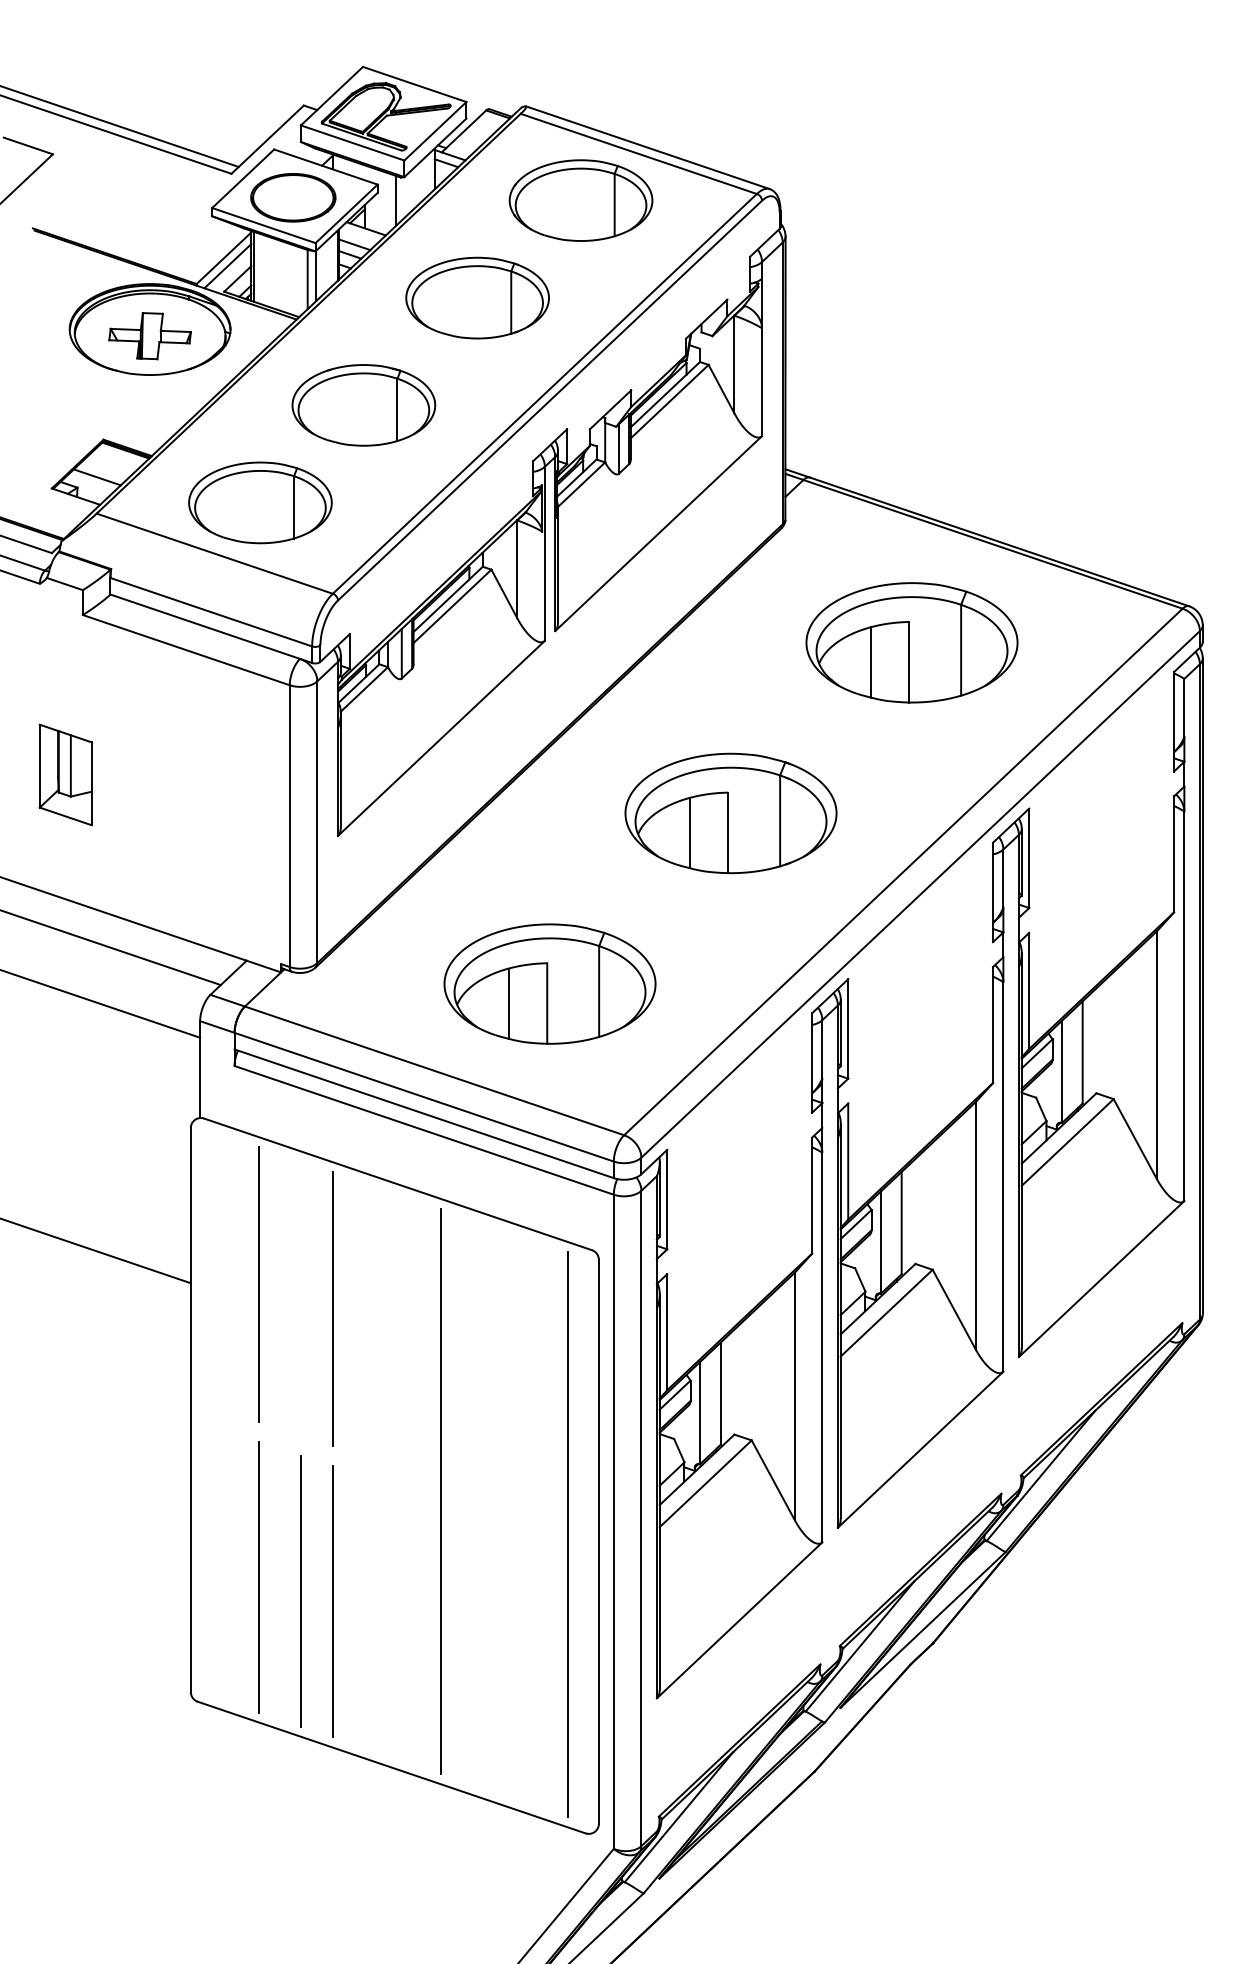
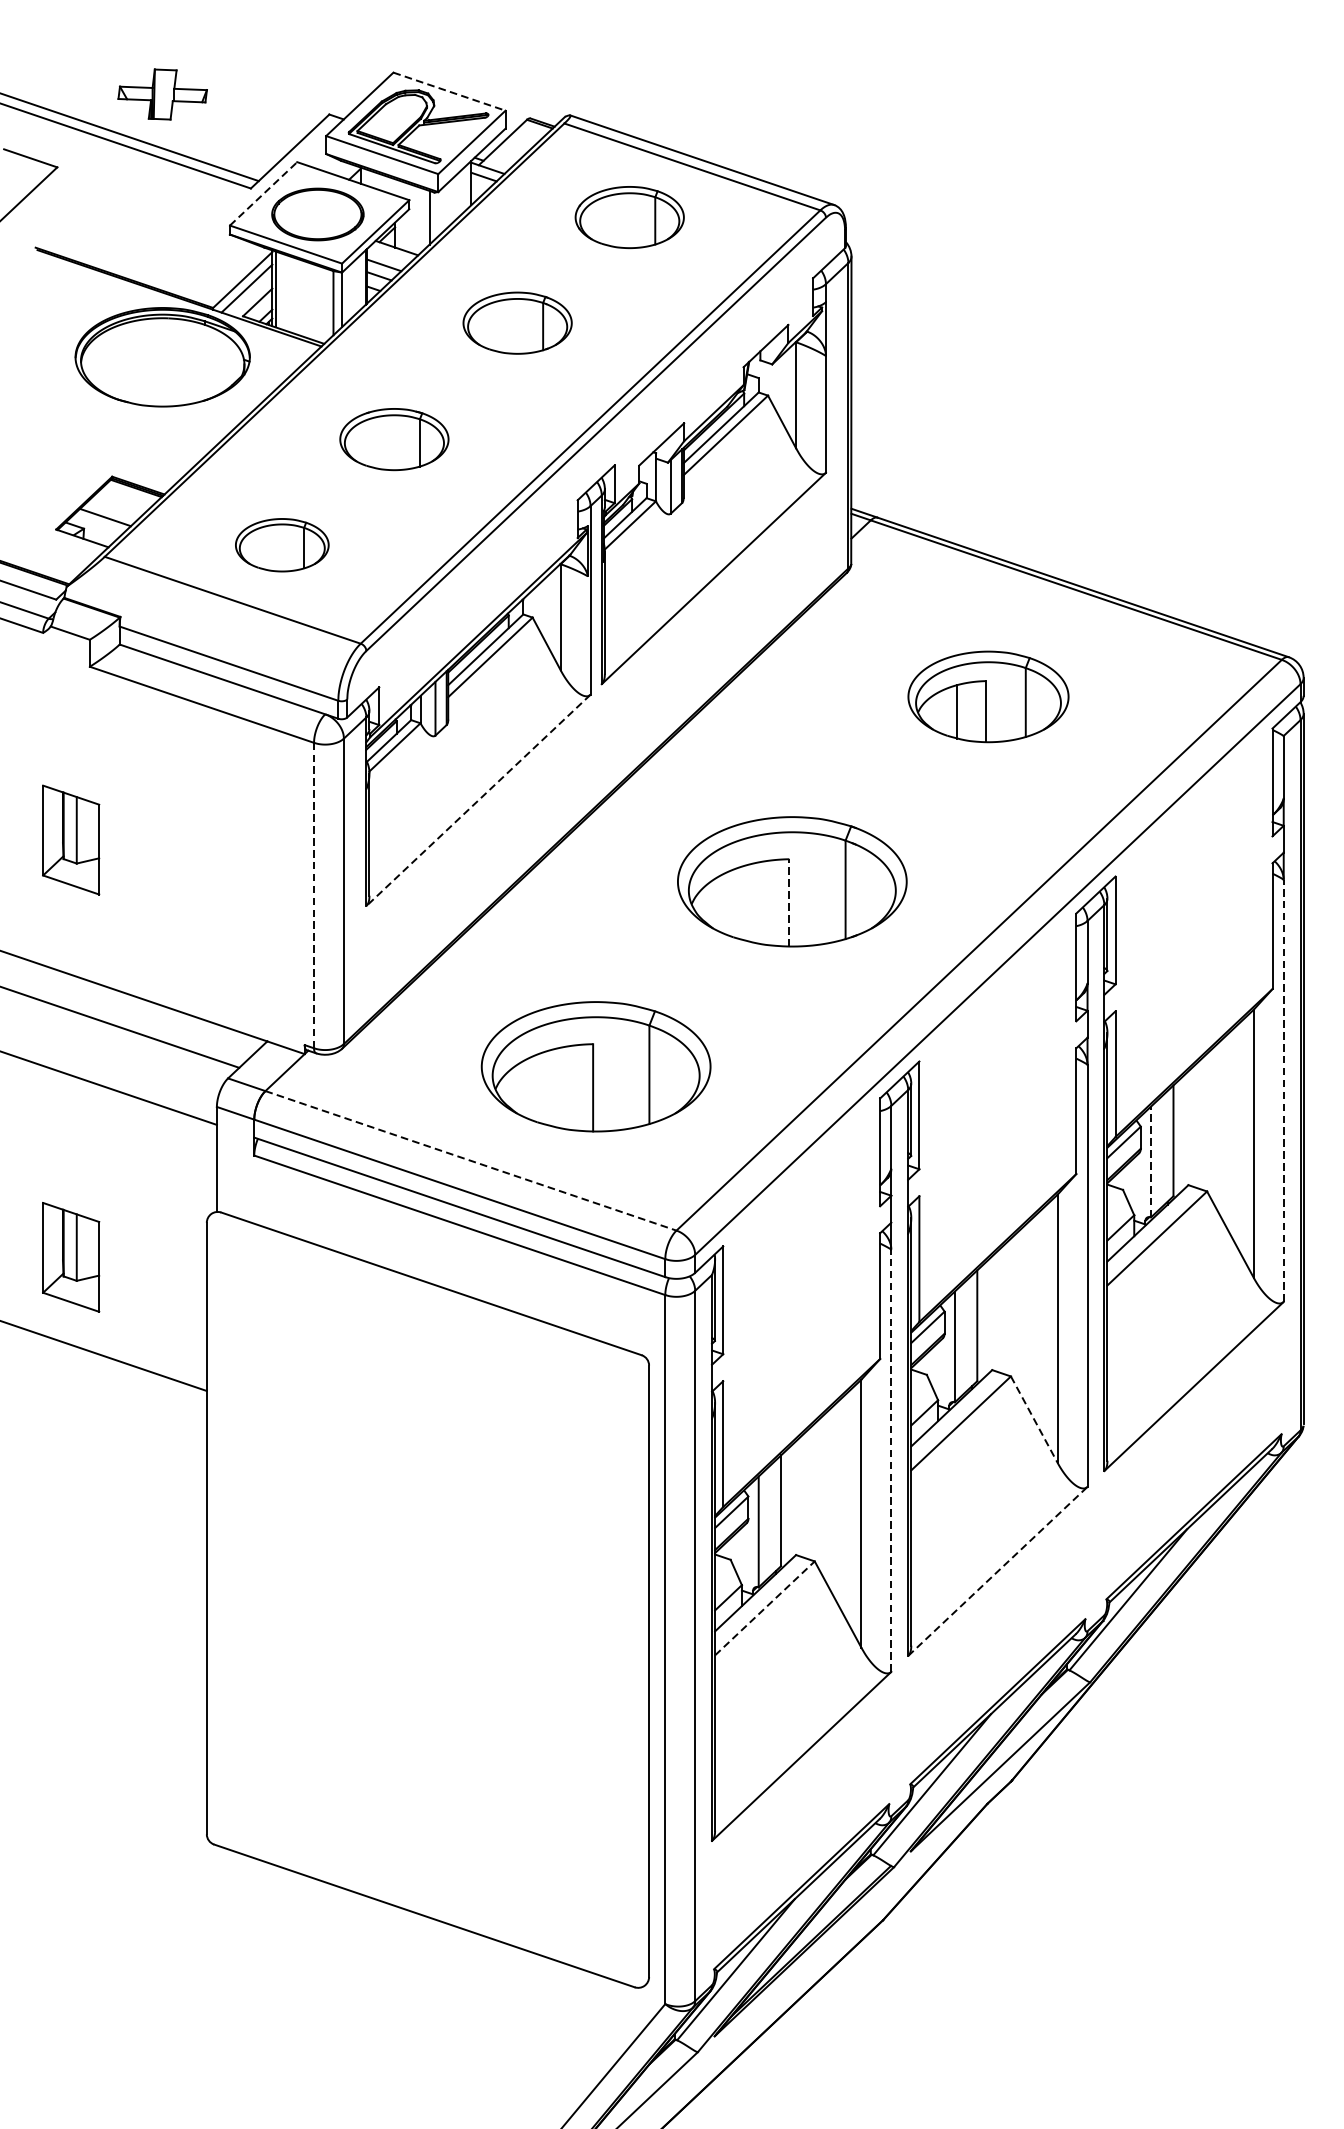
line: (414, 84) -> (449, 91), solid -> dashed
line: (243, 178) -> (263, 193), solid -> dashed
part: (580, 200) -> (629, 217), size x0.7
part: (477, 297) -> (517, 322), size x0.7
part: (149, 336) -> (162, 94), moved
part: (363, 405) -> (393, 439), size x0.7
part: (260, 502) -> (282, 544), size x0.6
part: (911, 642) -> (987, 696), size x0.7
line: (441, 738) -> (478, 800), solid -> dashed
line: (289, 826) -> (313, 895), solid -> dashed
line: (689, 832) -> (747, 902), removed
line: (728, 832) -> (789, 902), solid -> dashed
line: (508, 1003) -> (551, 1087), removed
line: (1184, 1006) -> (1283, 1091), solid -> dashed
line: (435, 1071) -> (472, 1161), solid -> dashed
line: (1061, 1071) -> (1150, 1161), solid -> dashed
part: (65, 1159) -> (70, 1256), added
line: (259, 1284) -> (281, 1392), removed
line: (332, 1308) -> (360, 1418), removed
line: (954, 1310) -> (1034, 1420), solid -> dashed
line: (822, 1347) -> (891, 1460), solid -> dashed
line: (920, 1449) -> (997, 1571), solid -> dashed
line: (706, 1483) -> (765, 1608), solid -> dashed
line: (440, 1491) -> (477, 1616), removed
line: (568, 1534) -> (616, 1663), removed
line: (259, 1577) -> (281, 1709), removed
line: (301, 1590) -> (326, 1724), removed
line: (332, 1601) -> (360, 1735), removed

